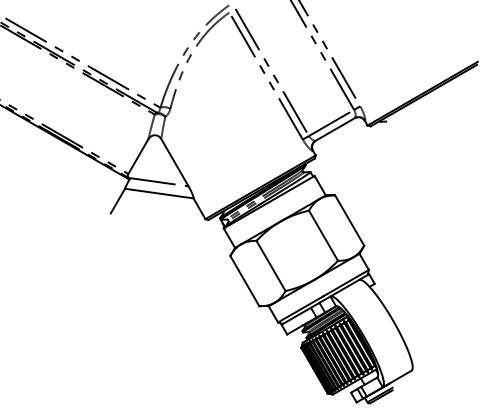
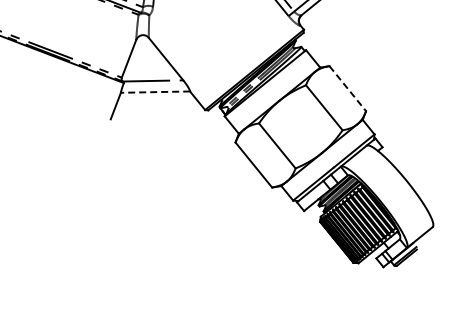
line: (159, 193) -> (155, 92), solid -> dashed
line: (349, 221) -> (347, 89), solid -> dashed

